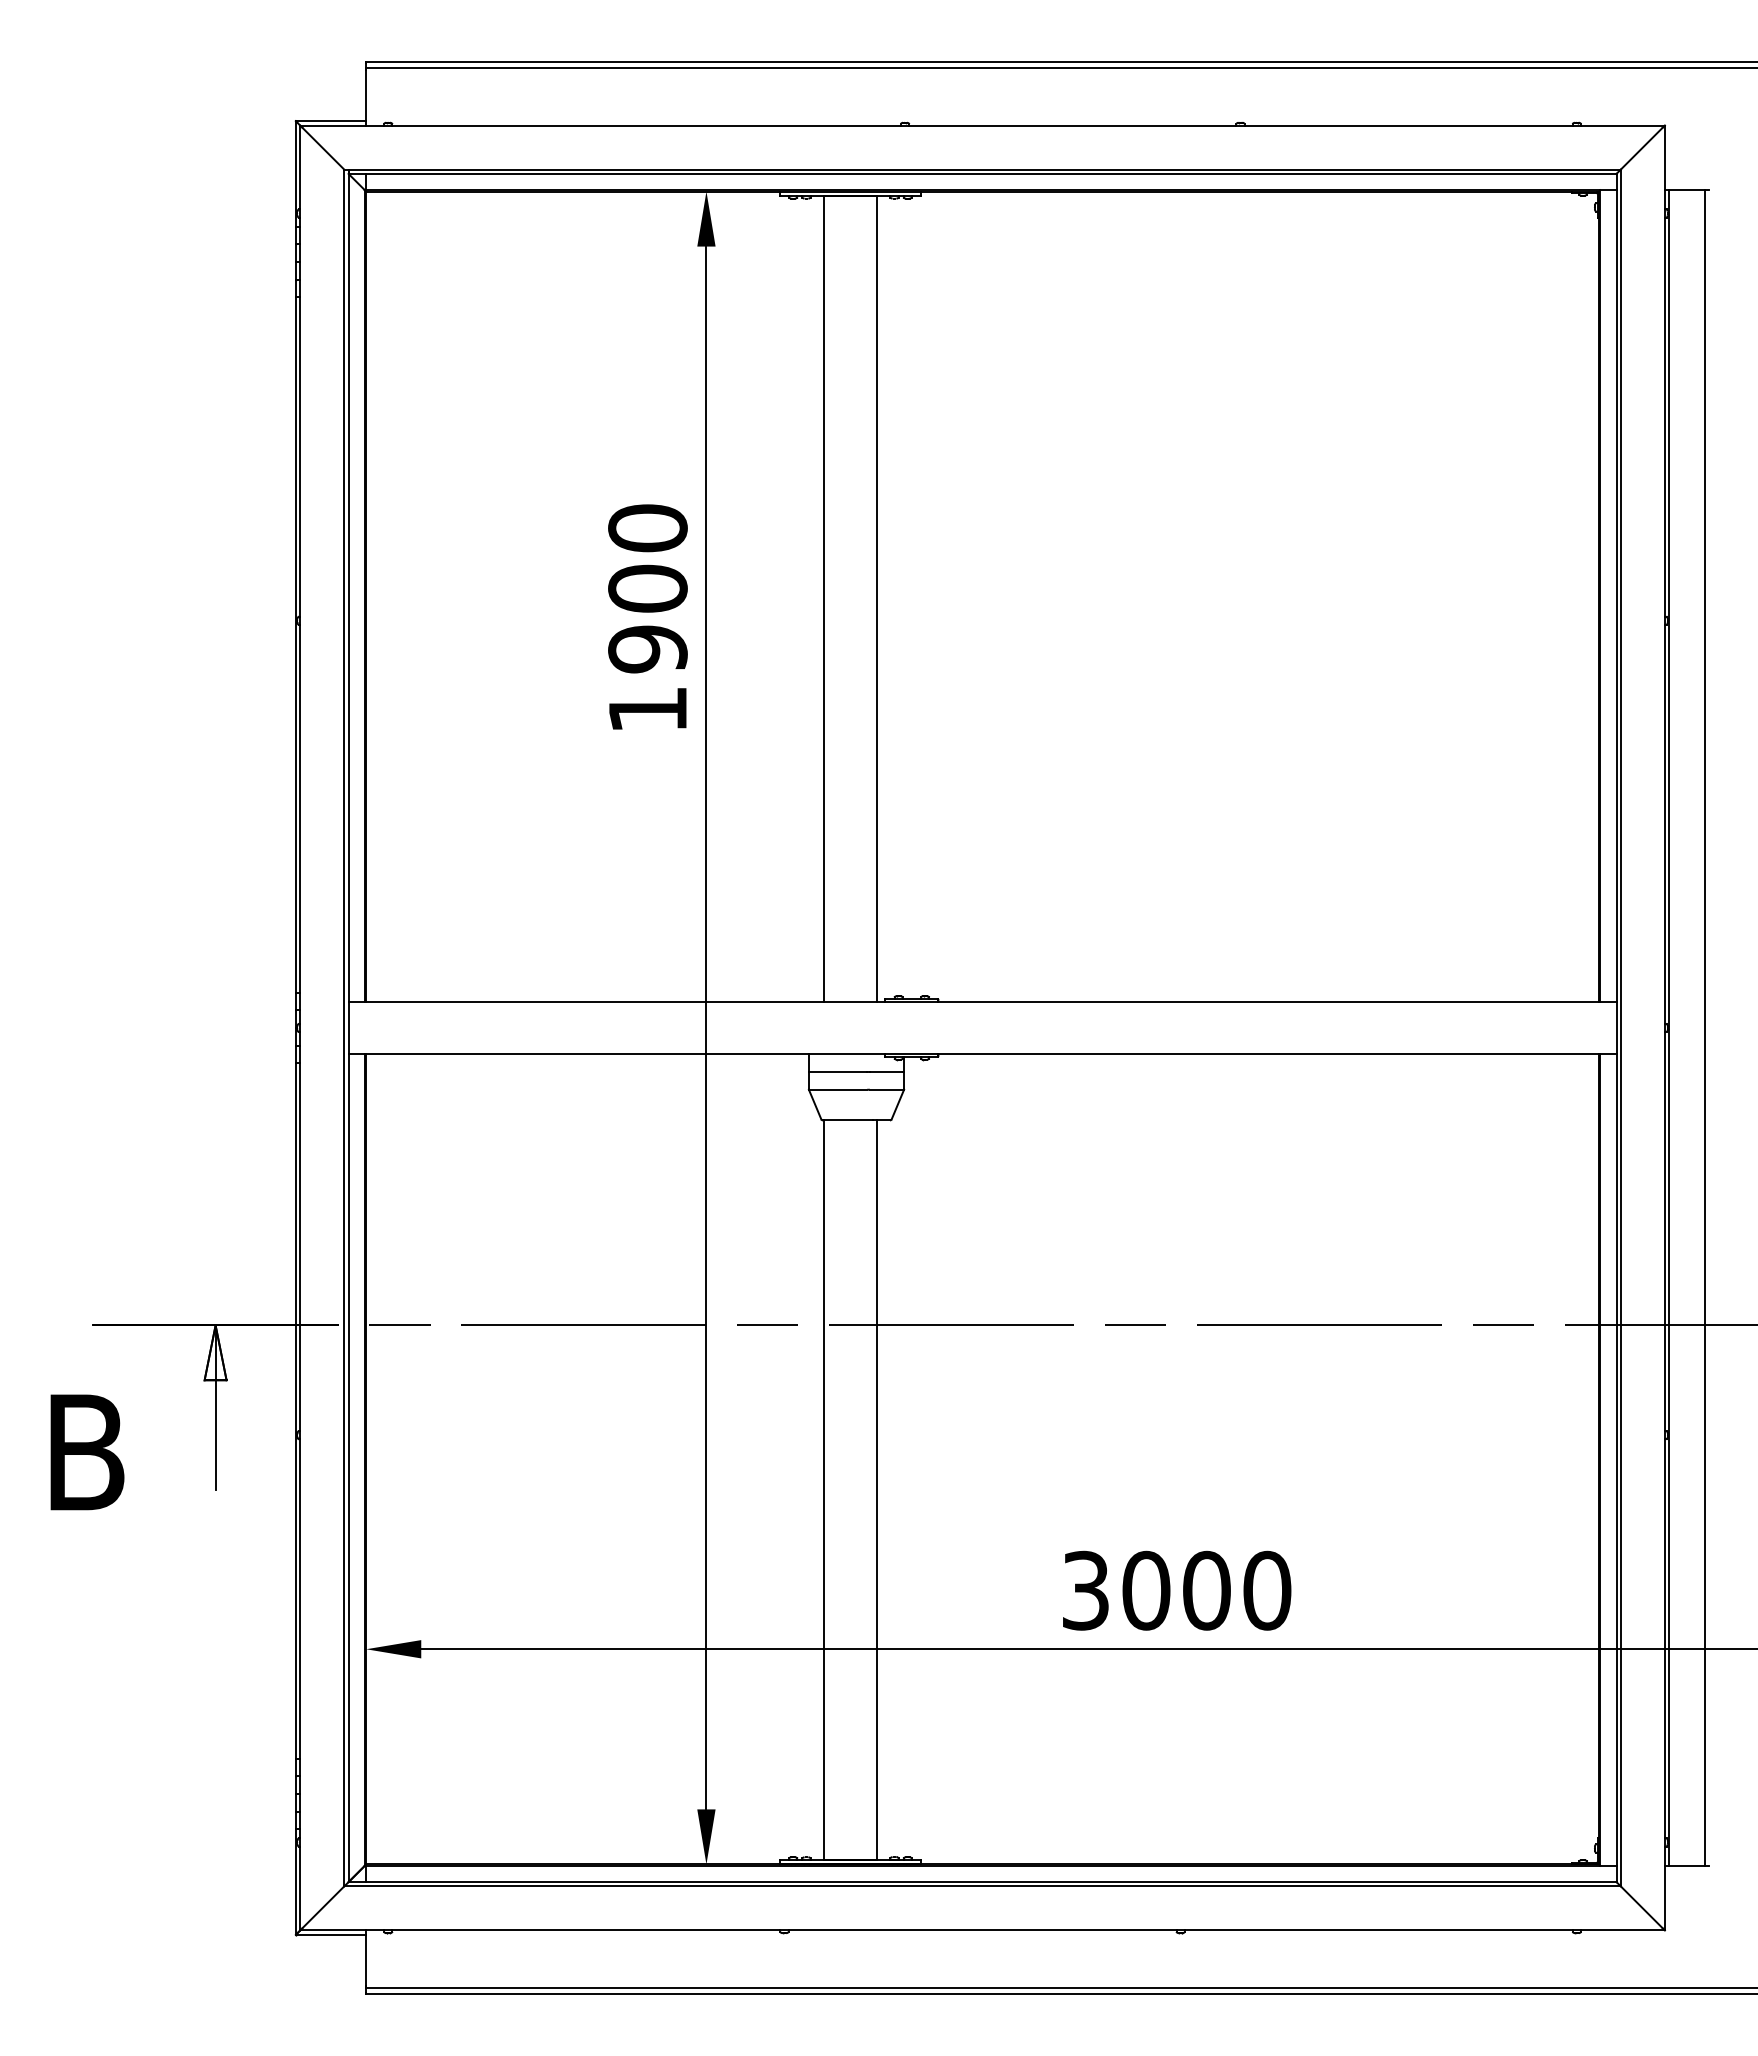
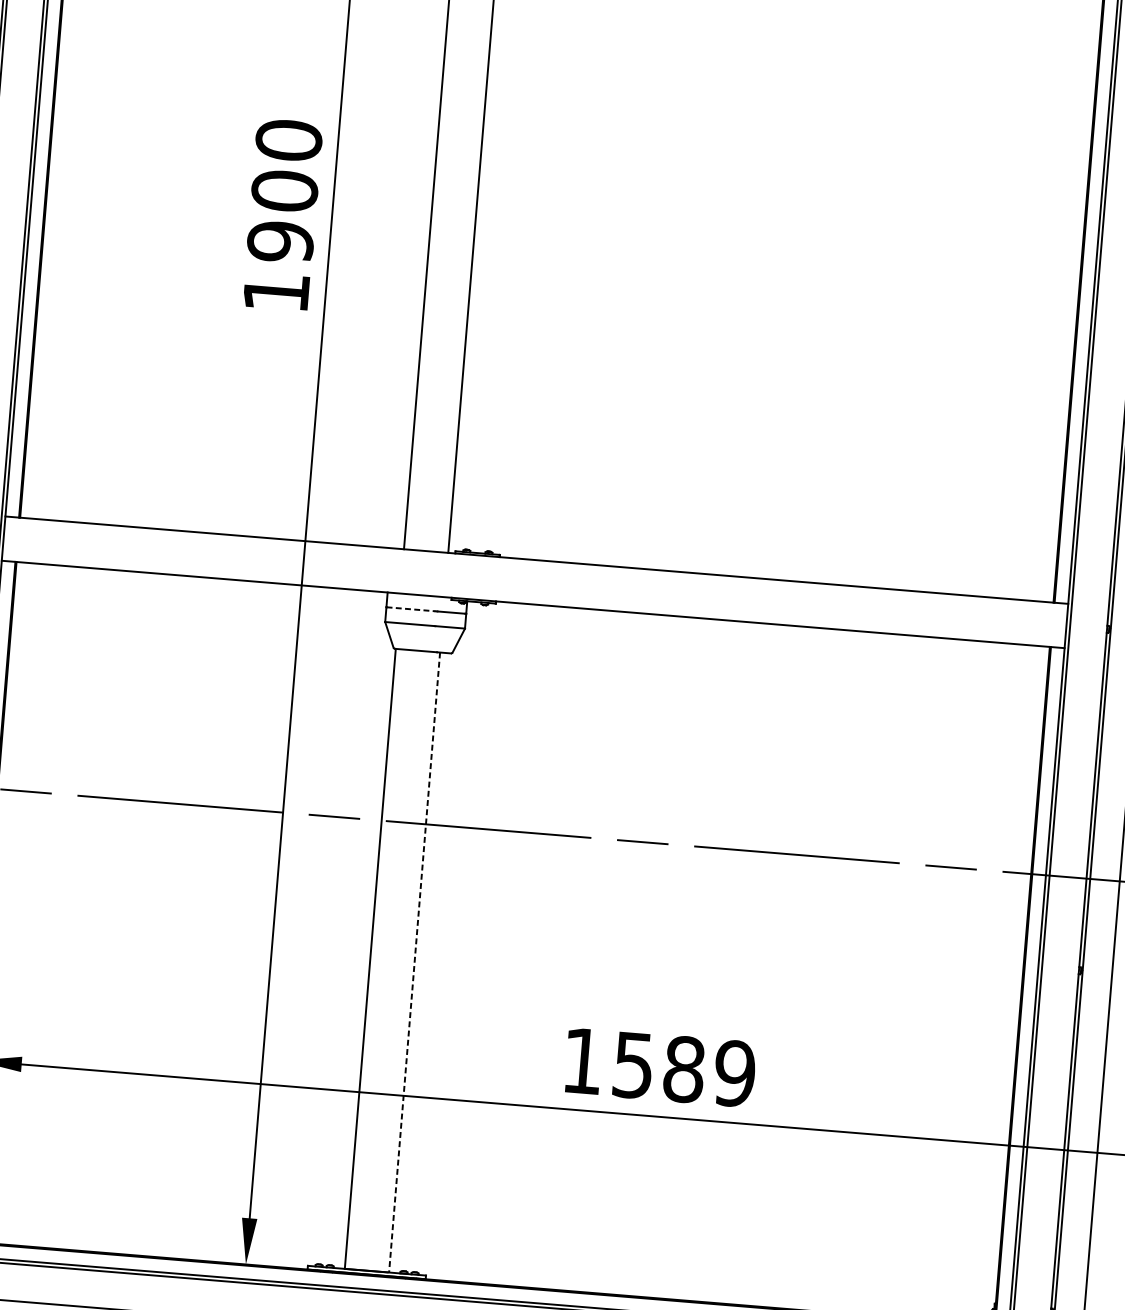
line: (838, 1072) -> (411, 609), solid -> dashed
line: (876, 1490) -> (414, 962), solid -> dashed
text: (1177, 1590) -> (659, 1067), 3000 -> 1589

